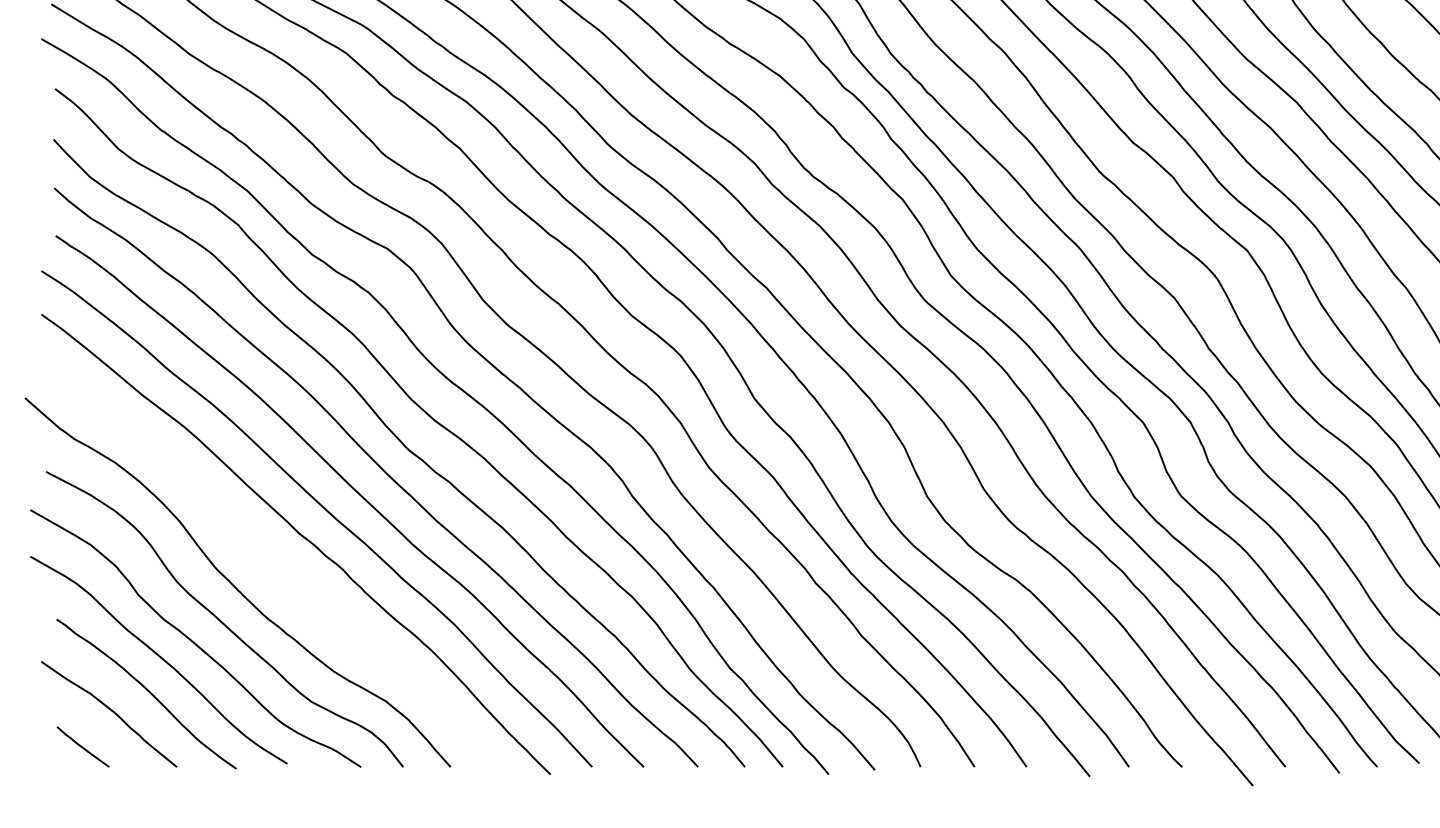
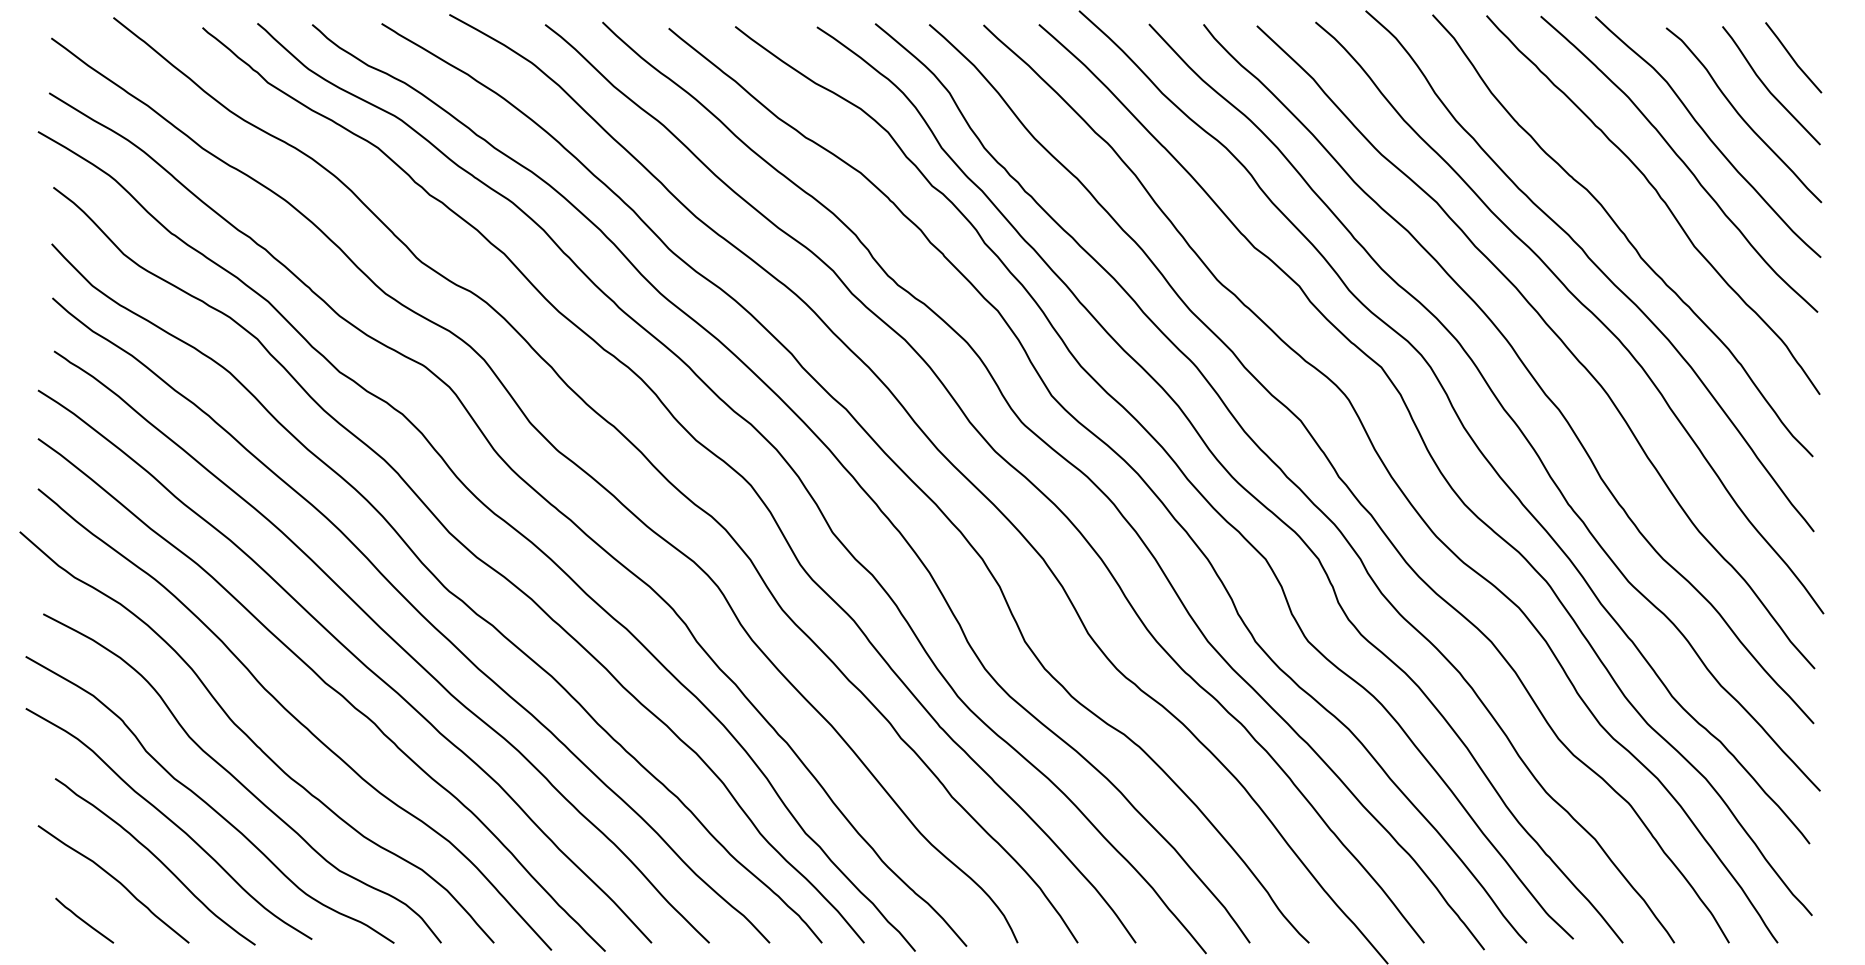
curve: (271, 565) -> (294, 718), added

